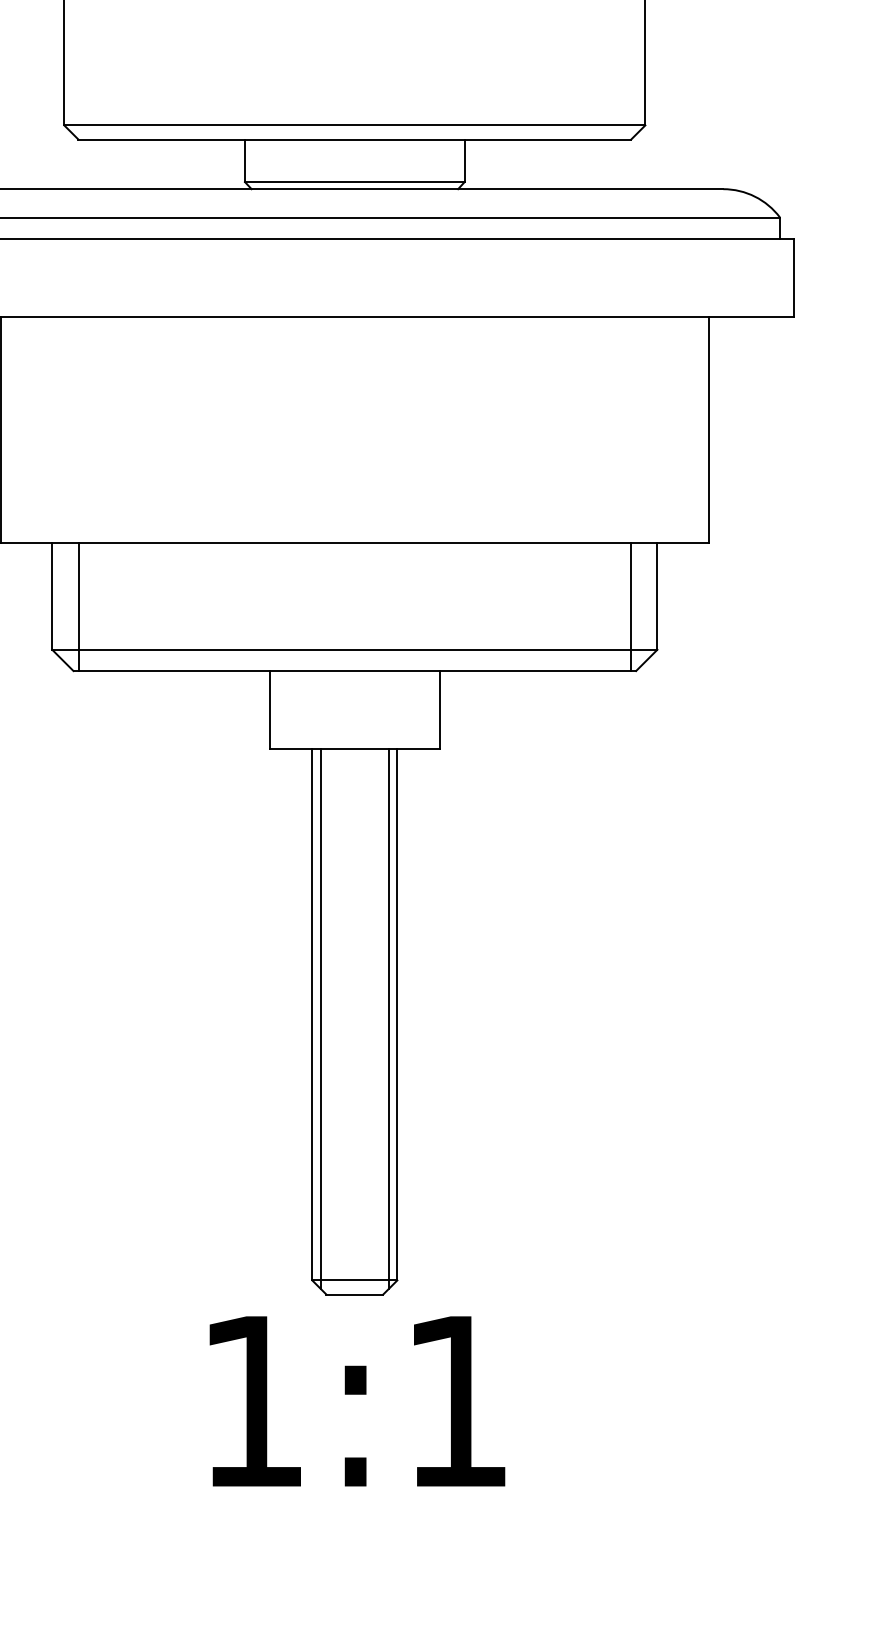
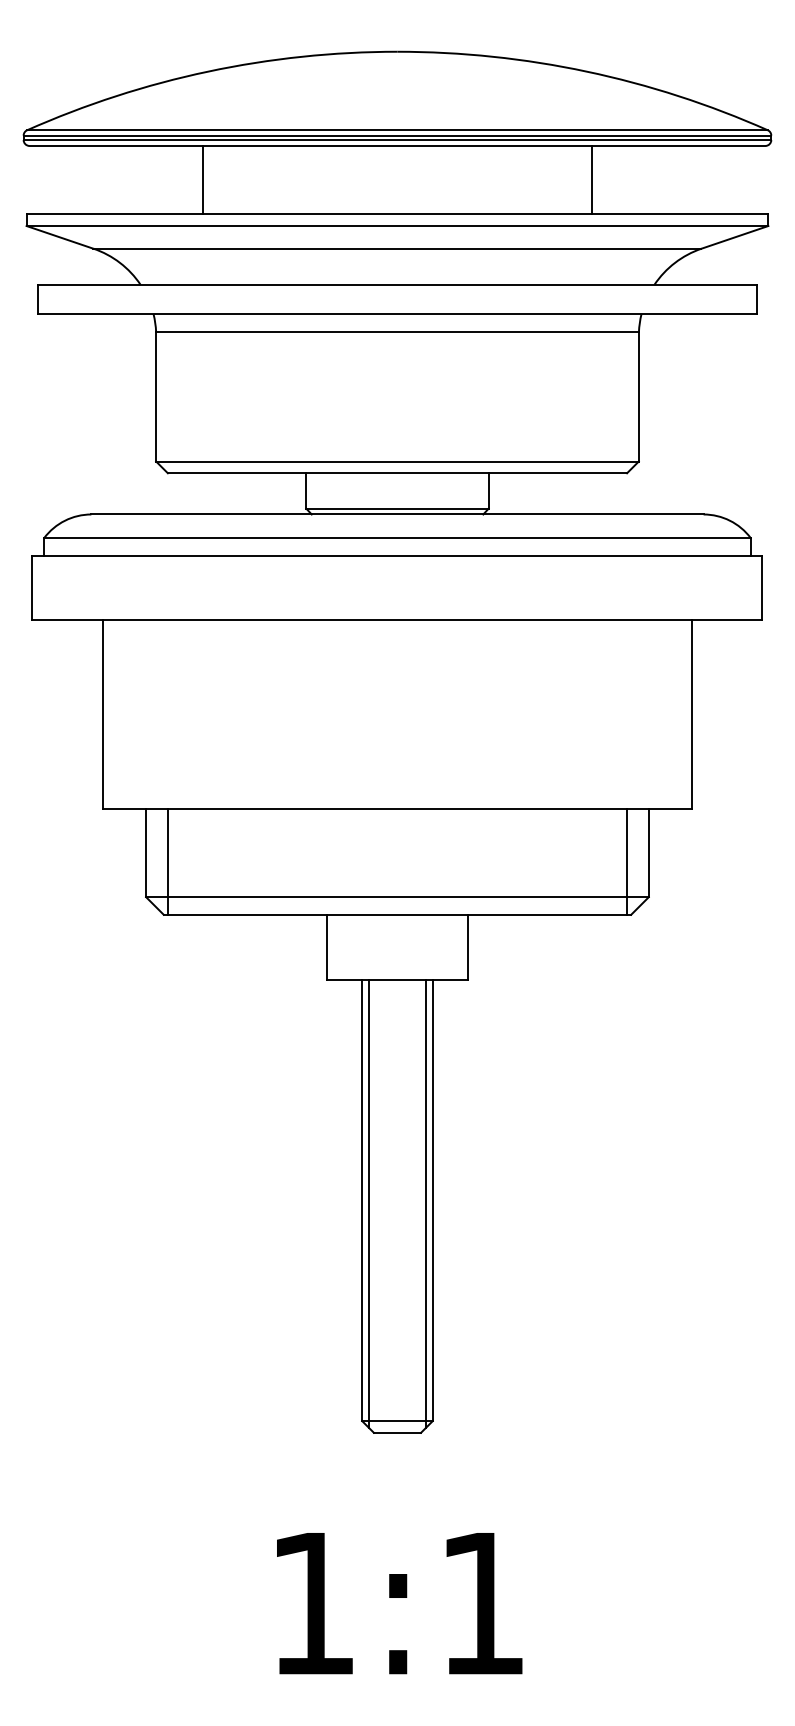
text: (357, 1401) -> (399, 1603), moved

